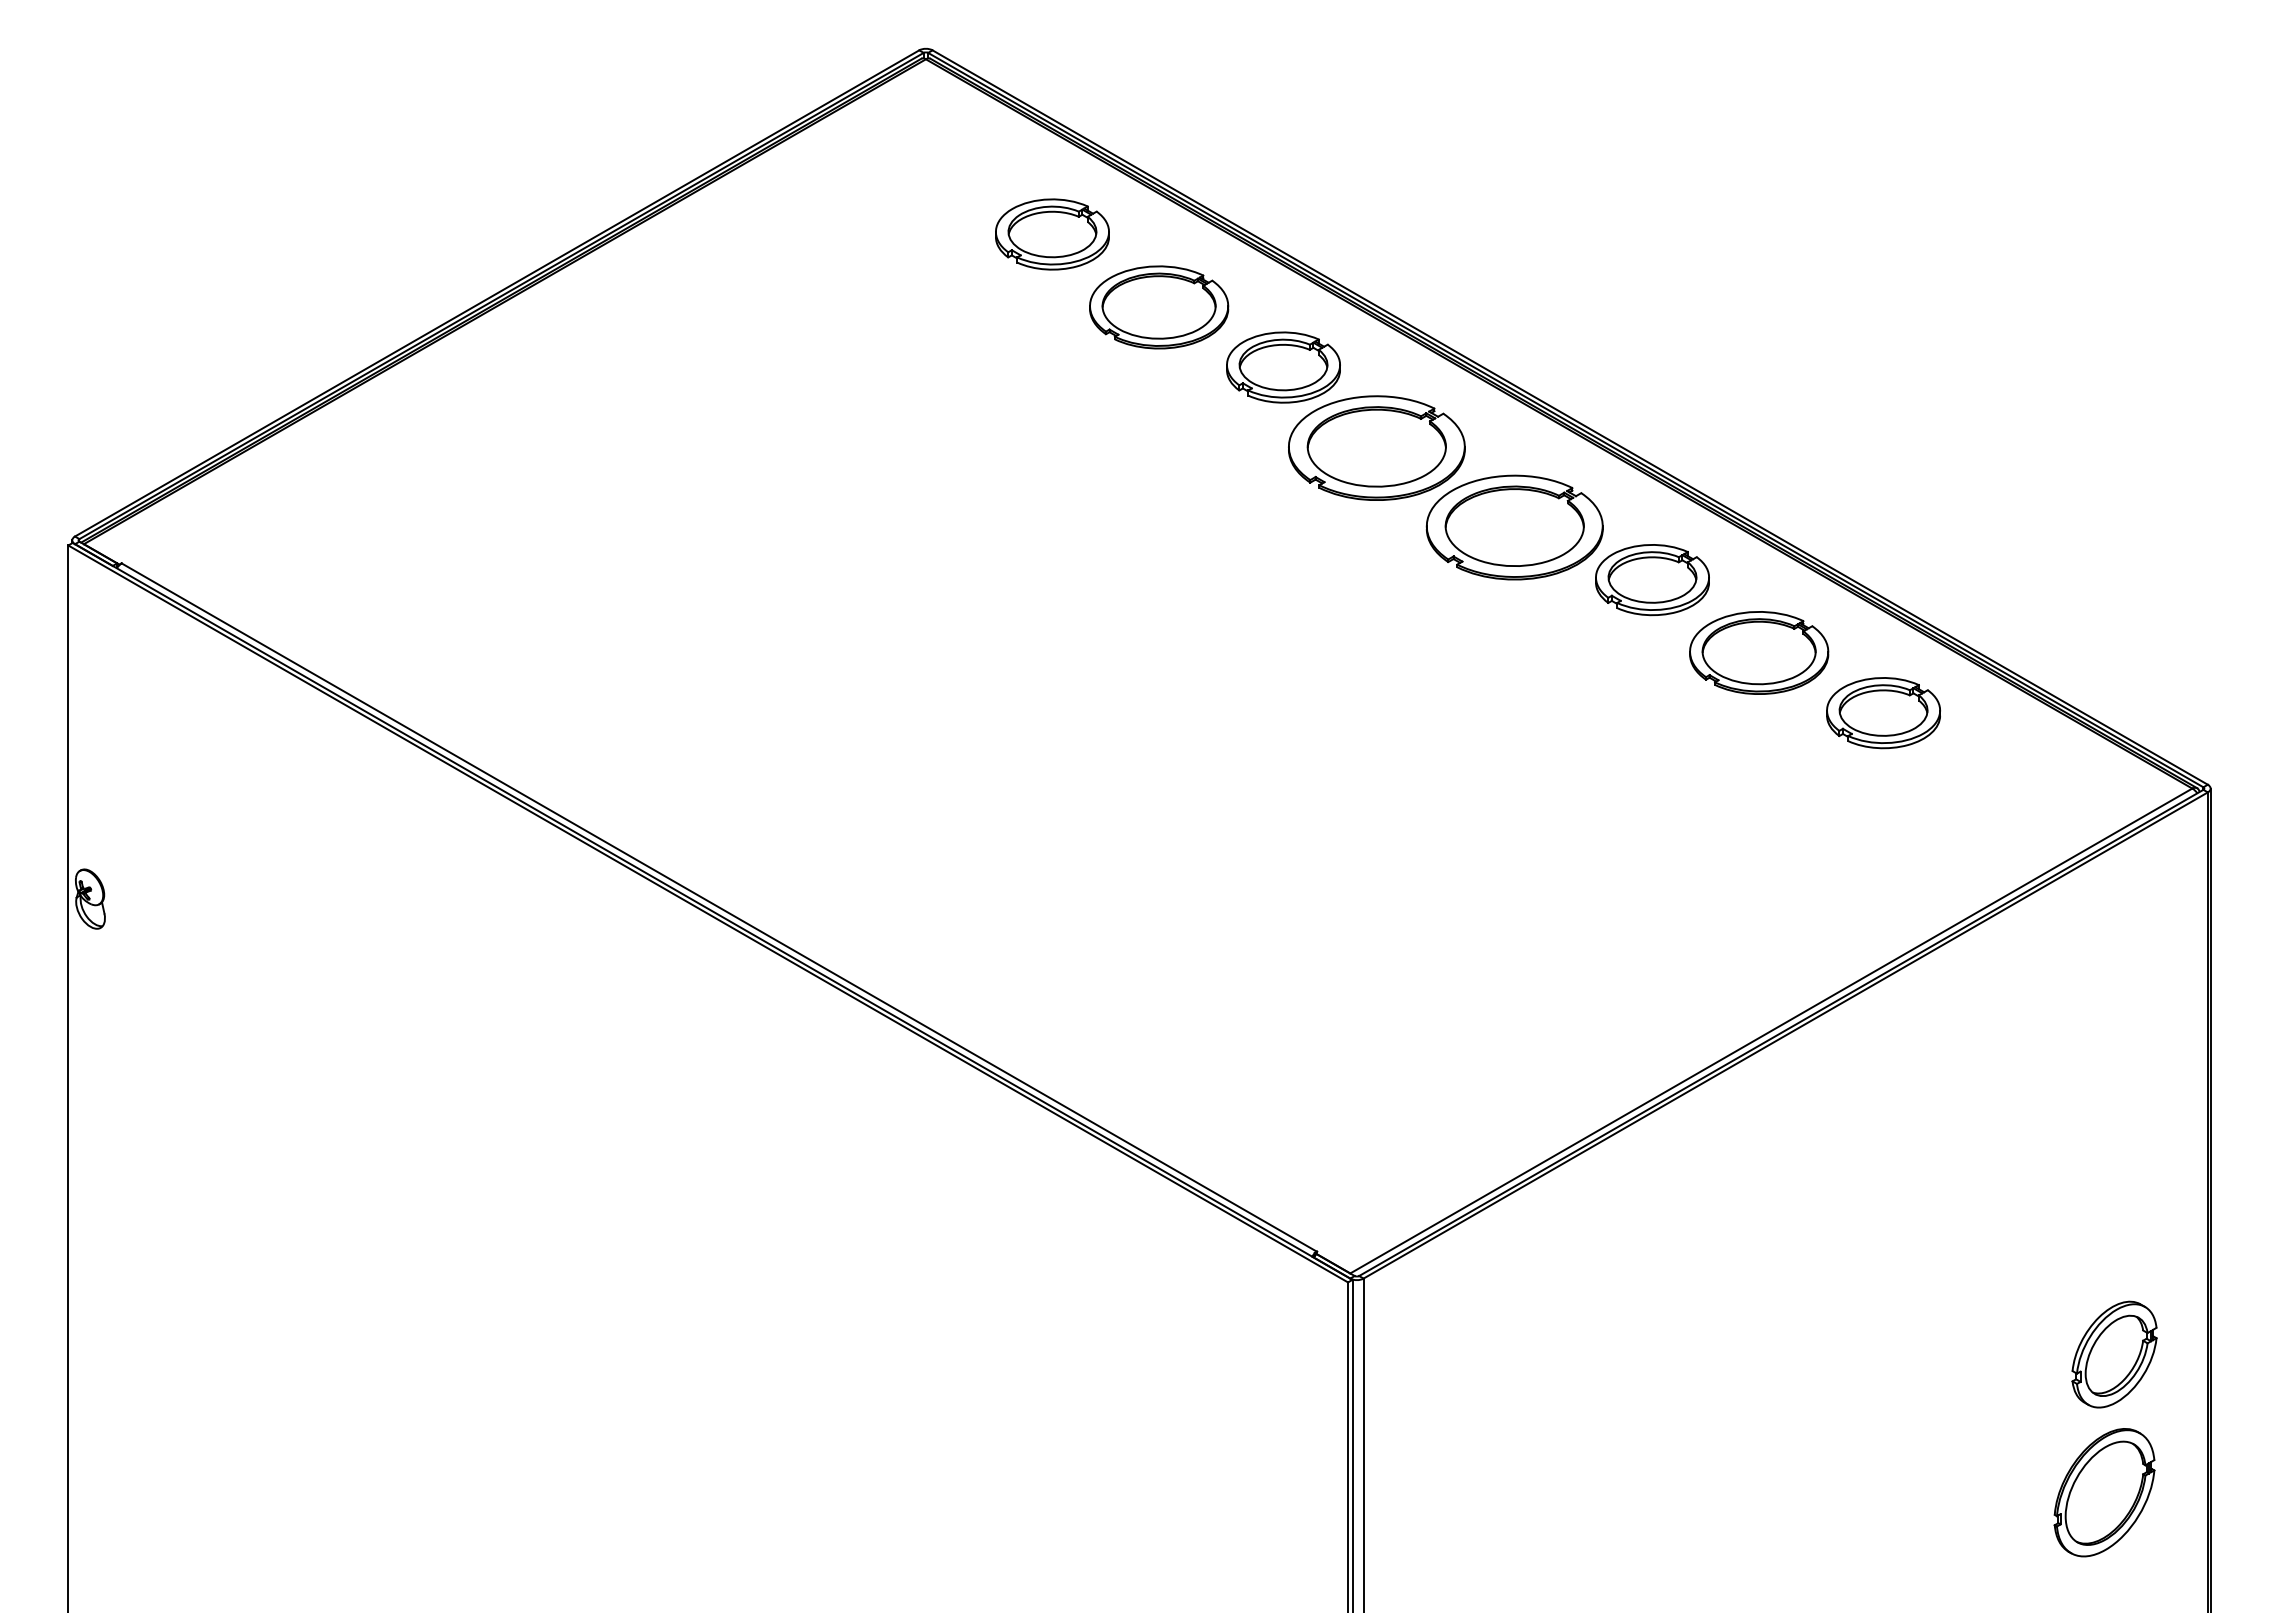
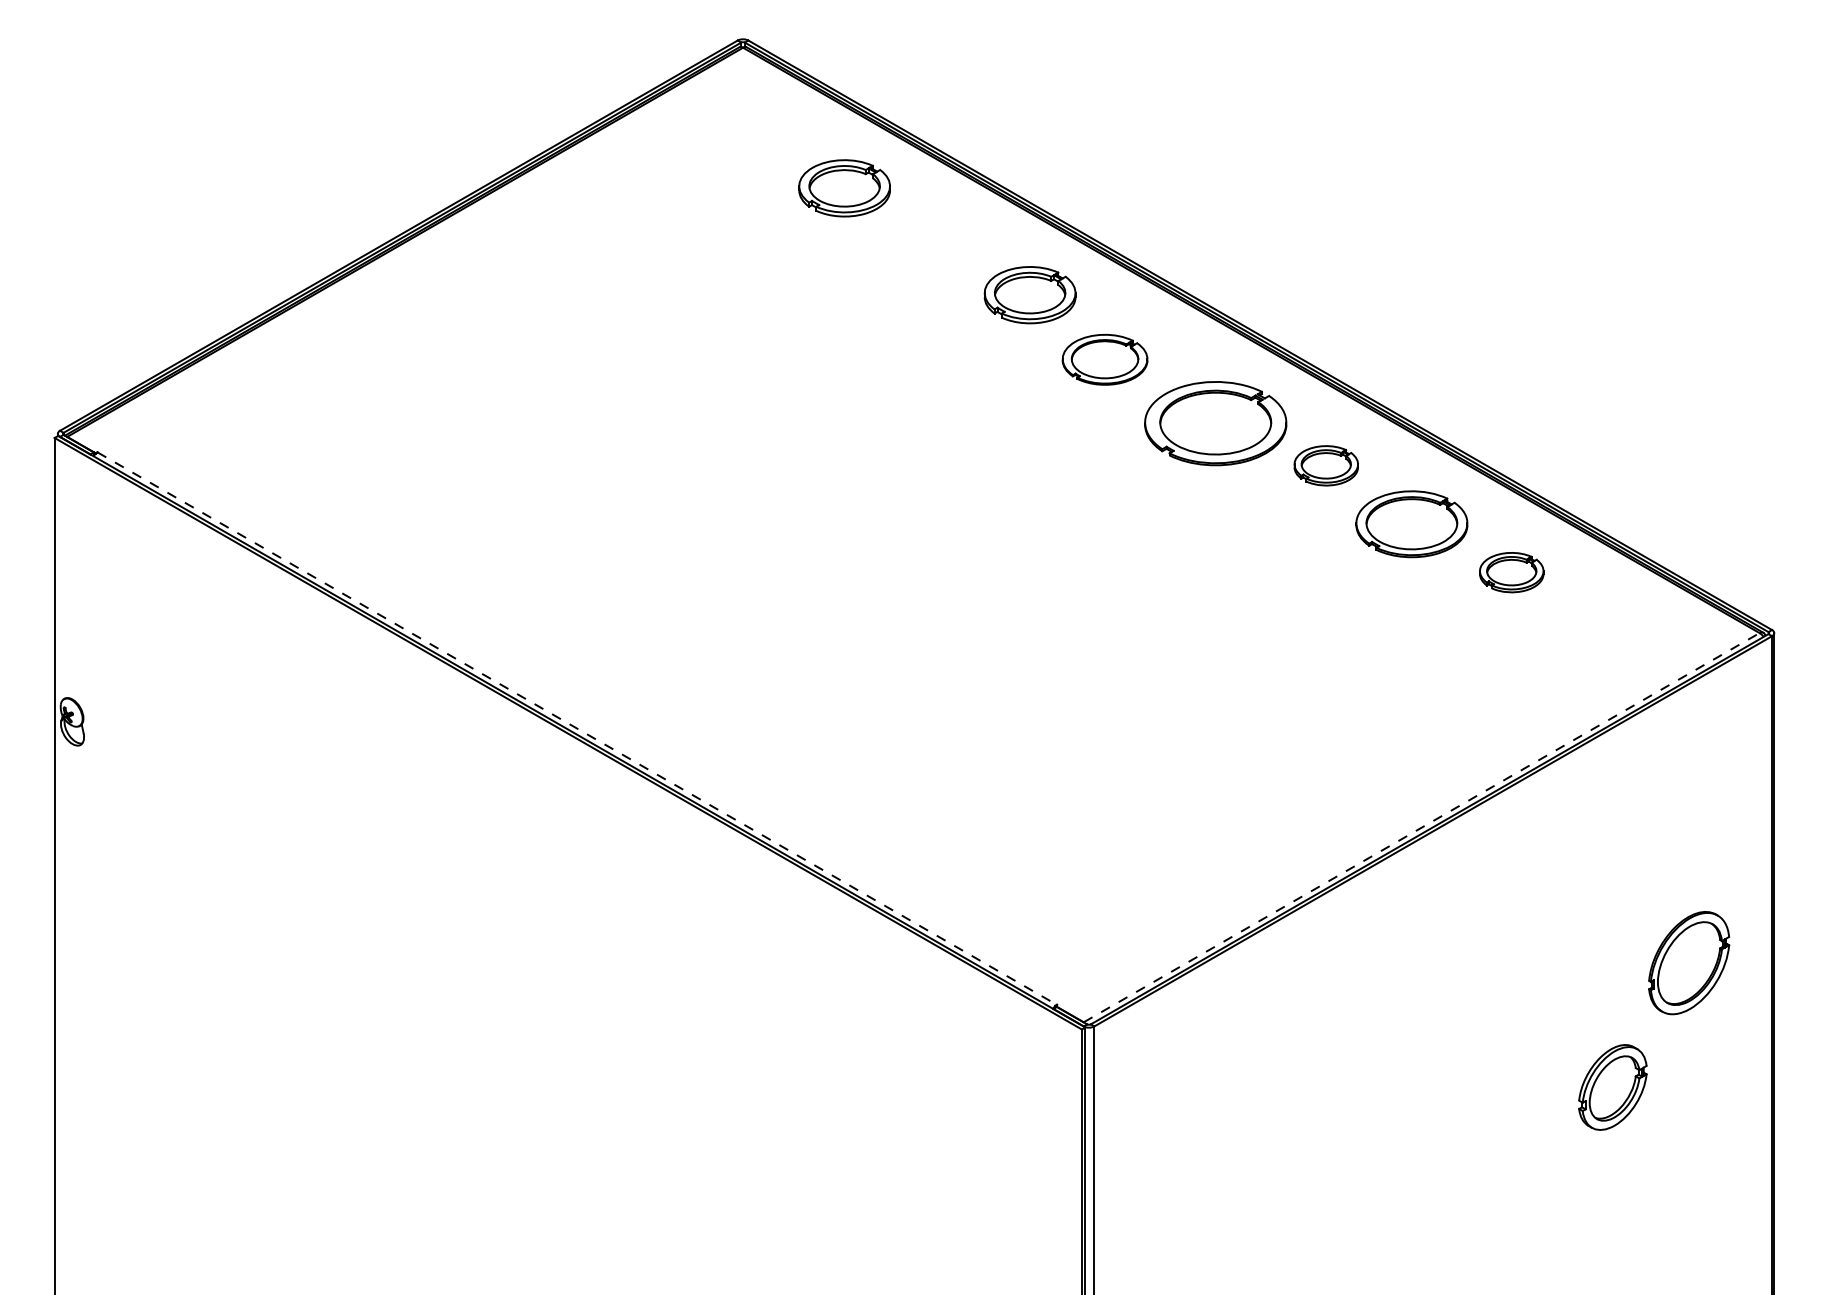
part: (1159, 307) -> (930, 246), removed
part: (1376, 447) -> (1104, 359), size x0.6
part: (1652, 580) -> (1326, 466), size x0.7
part: (1883, 713) -> (1511, 572), size x0.7
line: (719, 907) -> (577, 728), solid -> dashed
line: (1771, 1031) -> (1421, 828), solid -> dashed
part: (2114, 1354) -> (1612, 1087), moved
part: (2104, 1492) -> (1689, 962), moved

